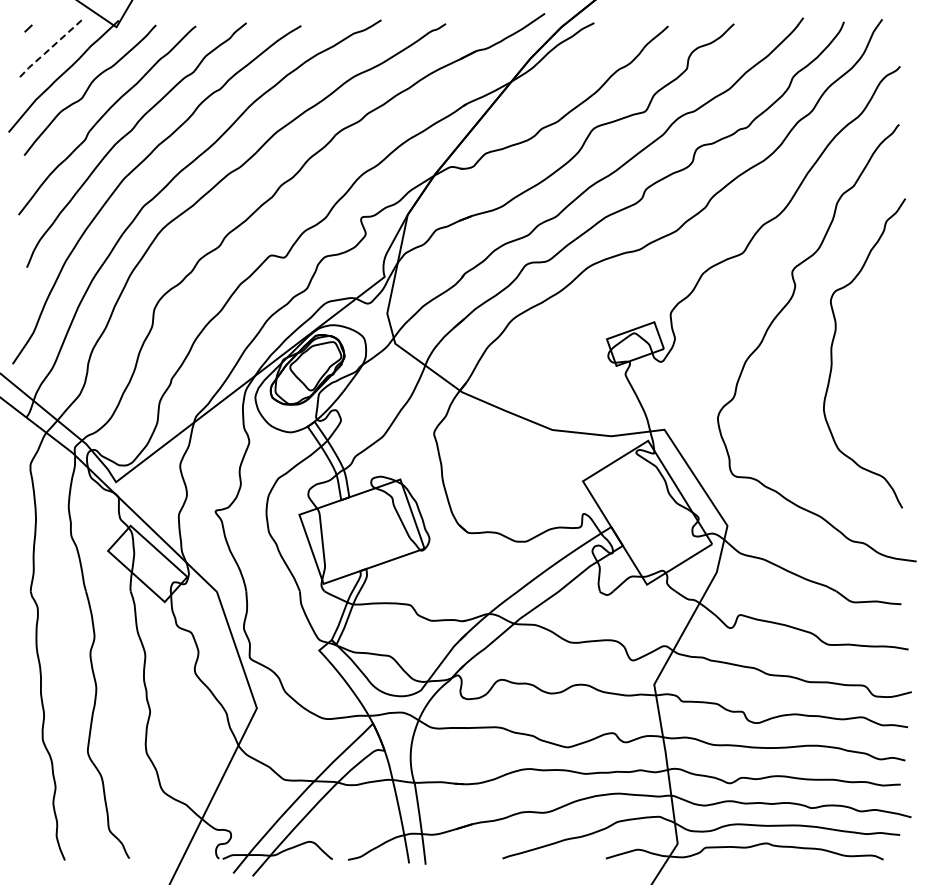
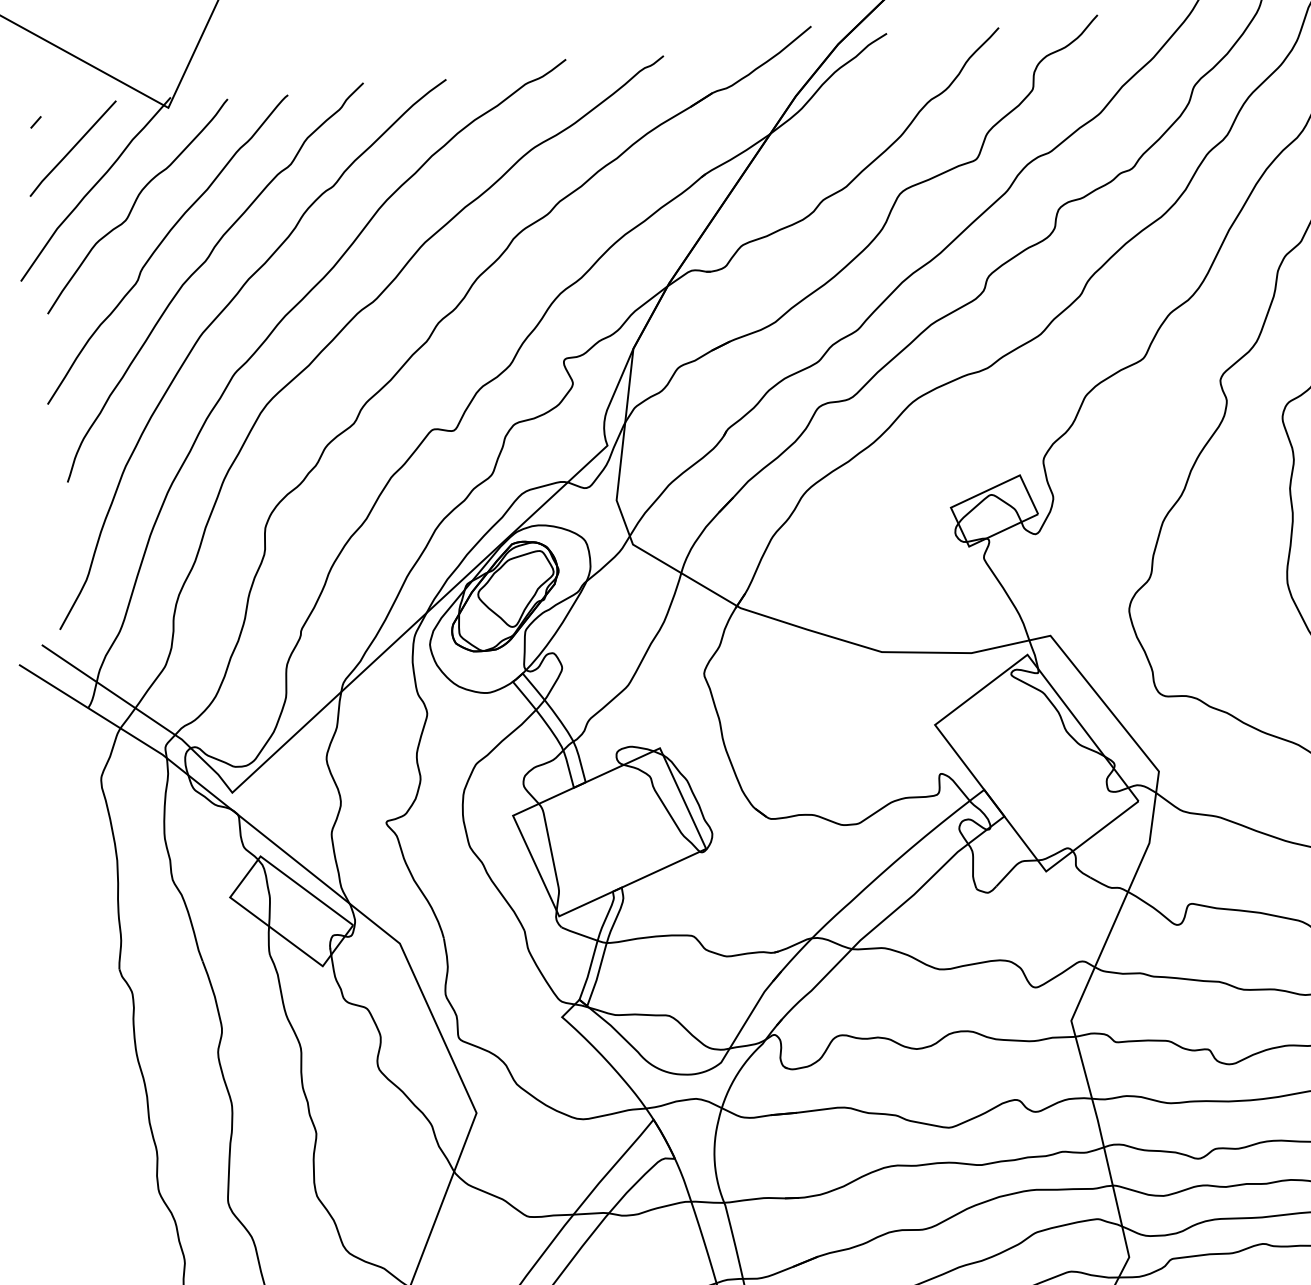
line: (50, 48) -> (71, 149), dashed -> solid

